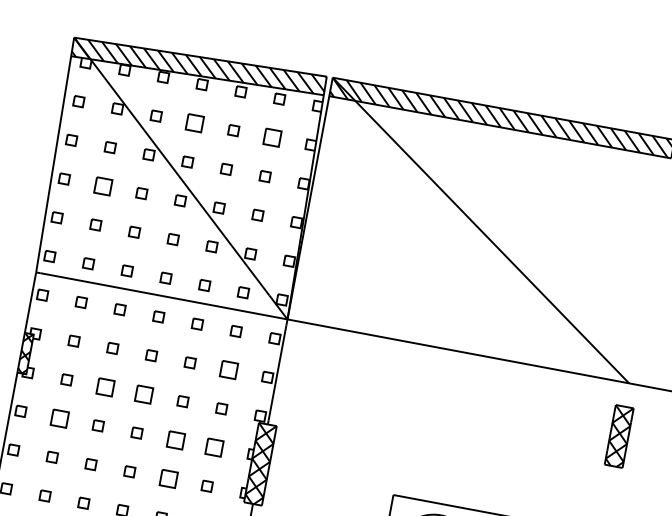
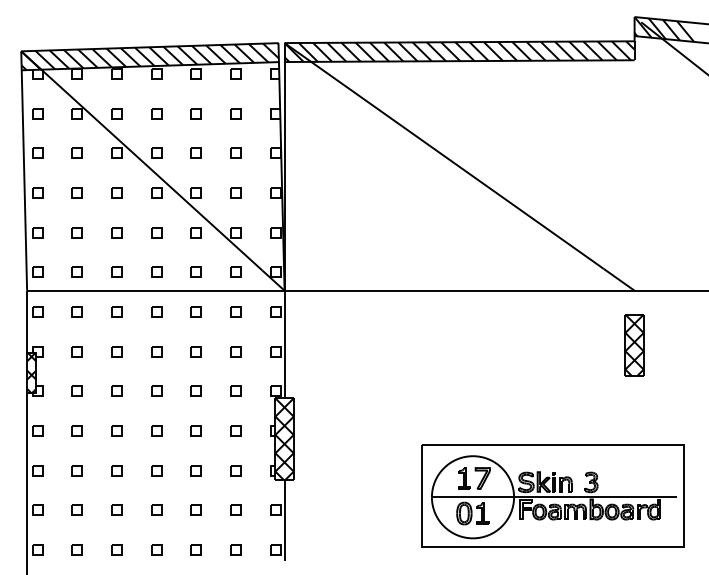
part: (194, 123) -> (156, 113), size x0.62
part: (271, 137) -> (235, 113), size x0.62
part: (102, 185) -> (76, 192), size x0.62
part: (228, 369) -> (235, 351), size x0.62
part: (105, 386) -> (116, 390), size x0.62
part: (144, 393) -> (156, 390), size x0.62
part: (58, 417) -> (76, 430), size x0.62
part: (175, 439) -> (195, 430), size x0.62
part: (214, 446) -> (235, 430), size x0.62
part: (167, 478) -> (195, 470), size x0.62

